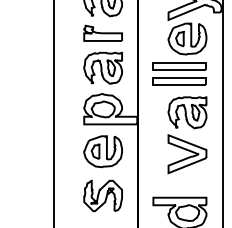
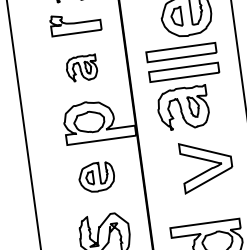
part: (102, 67) -> (80, 67), size x0.6
part: (187, 112) -> (183, 108), moved
part: (102, 151) -> (95, 177), size x0.7

